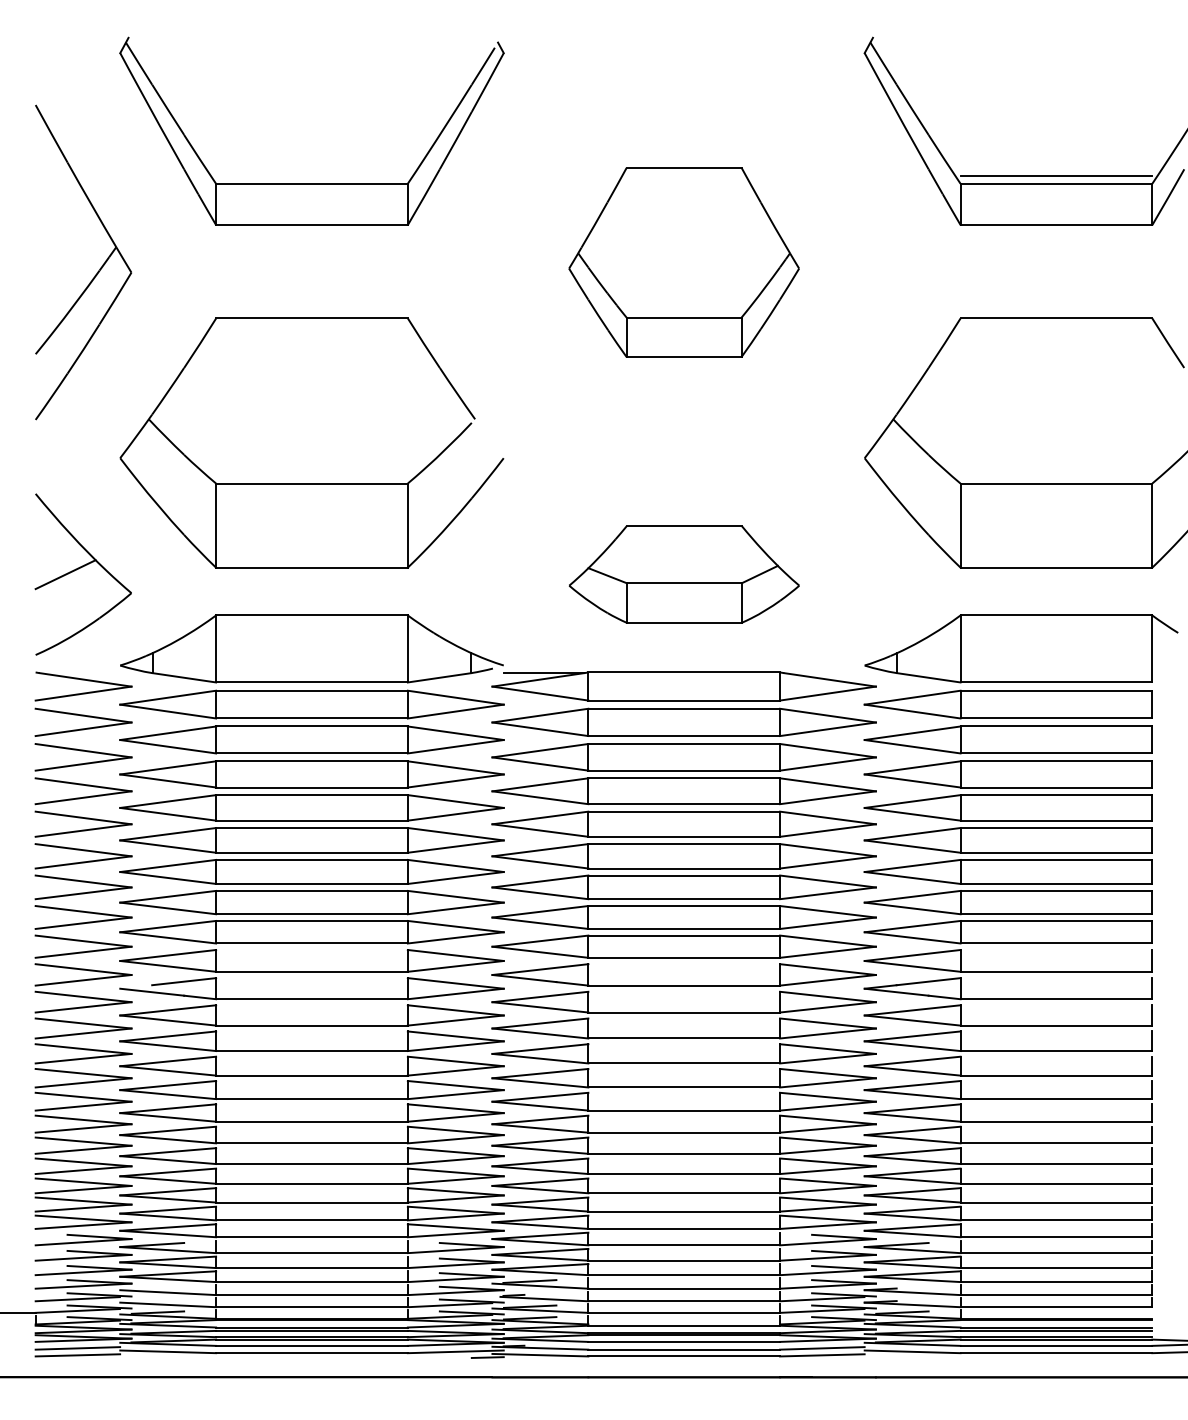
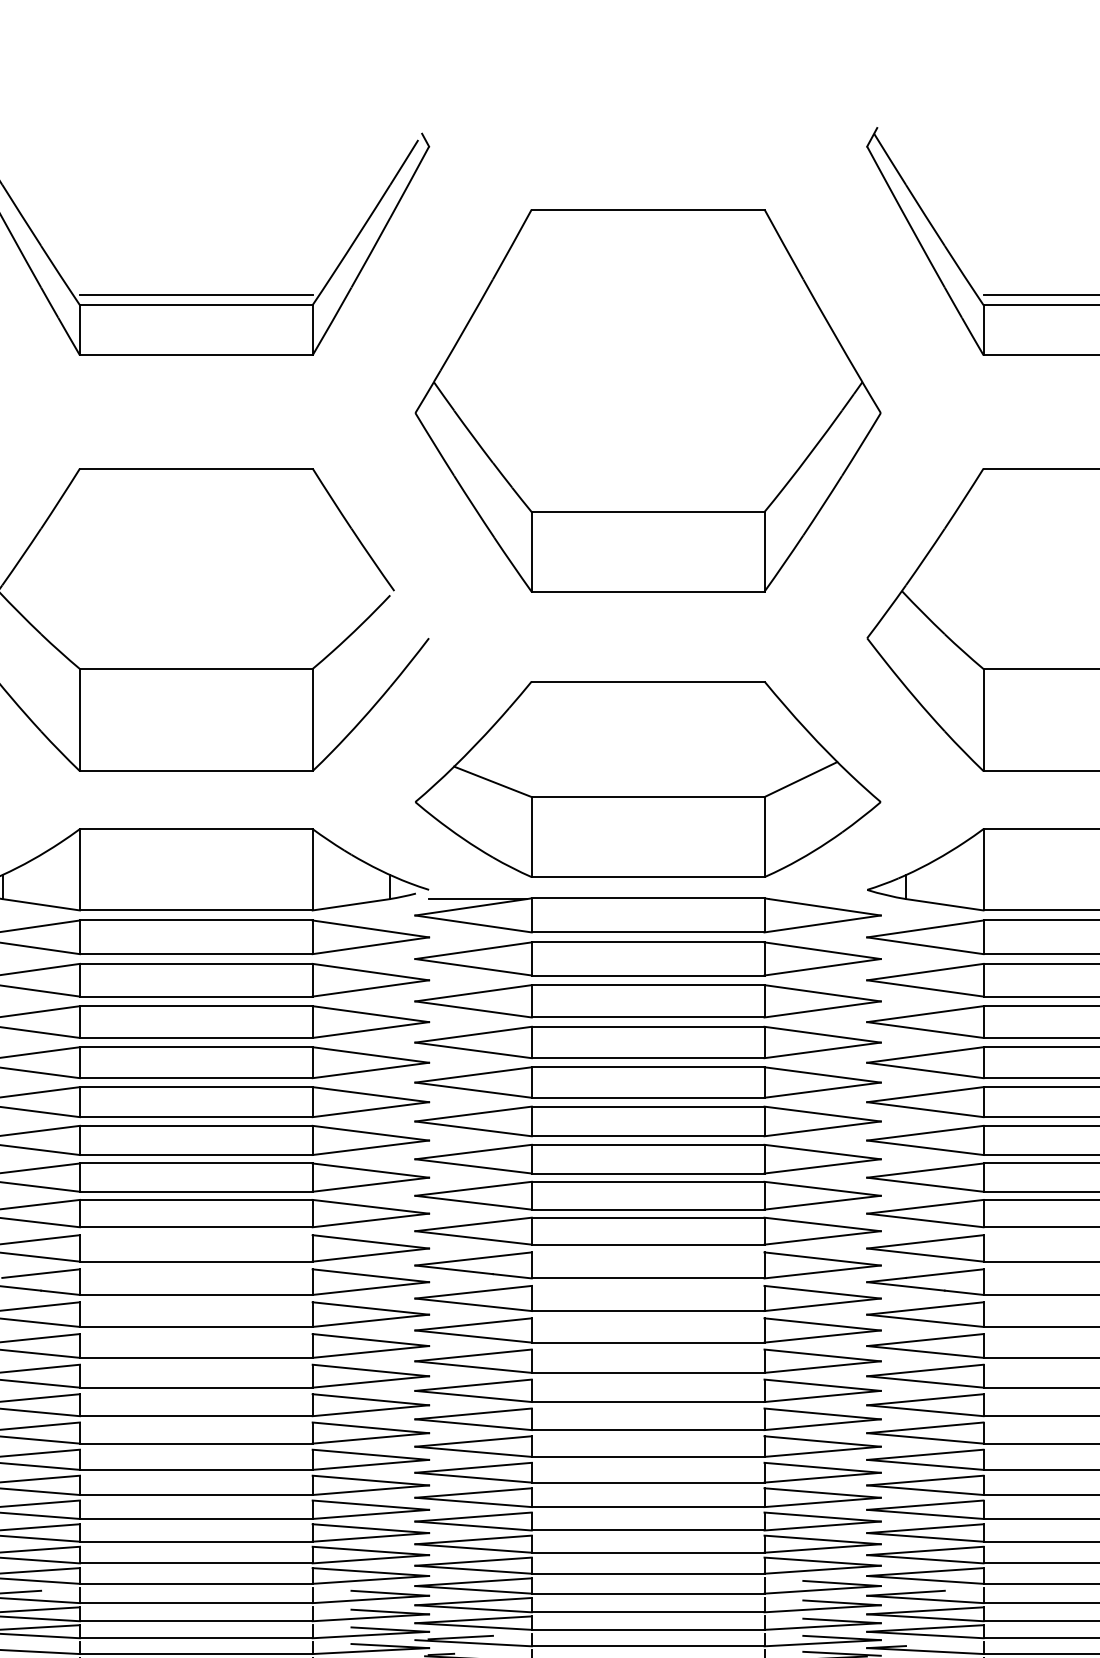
line: (311, 175) -> (195, 295), added
part: (683, 262) -> (647, 400), size x1.67
part: (684, 574) -> (648, 779), size x1.67

